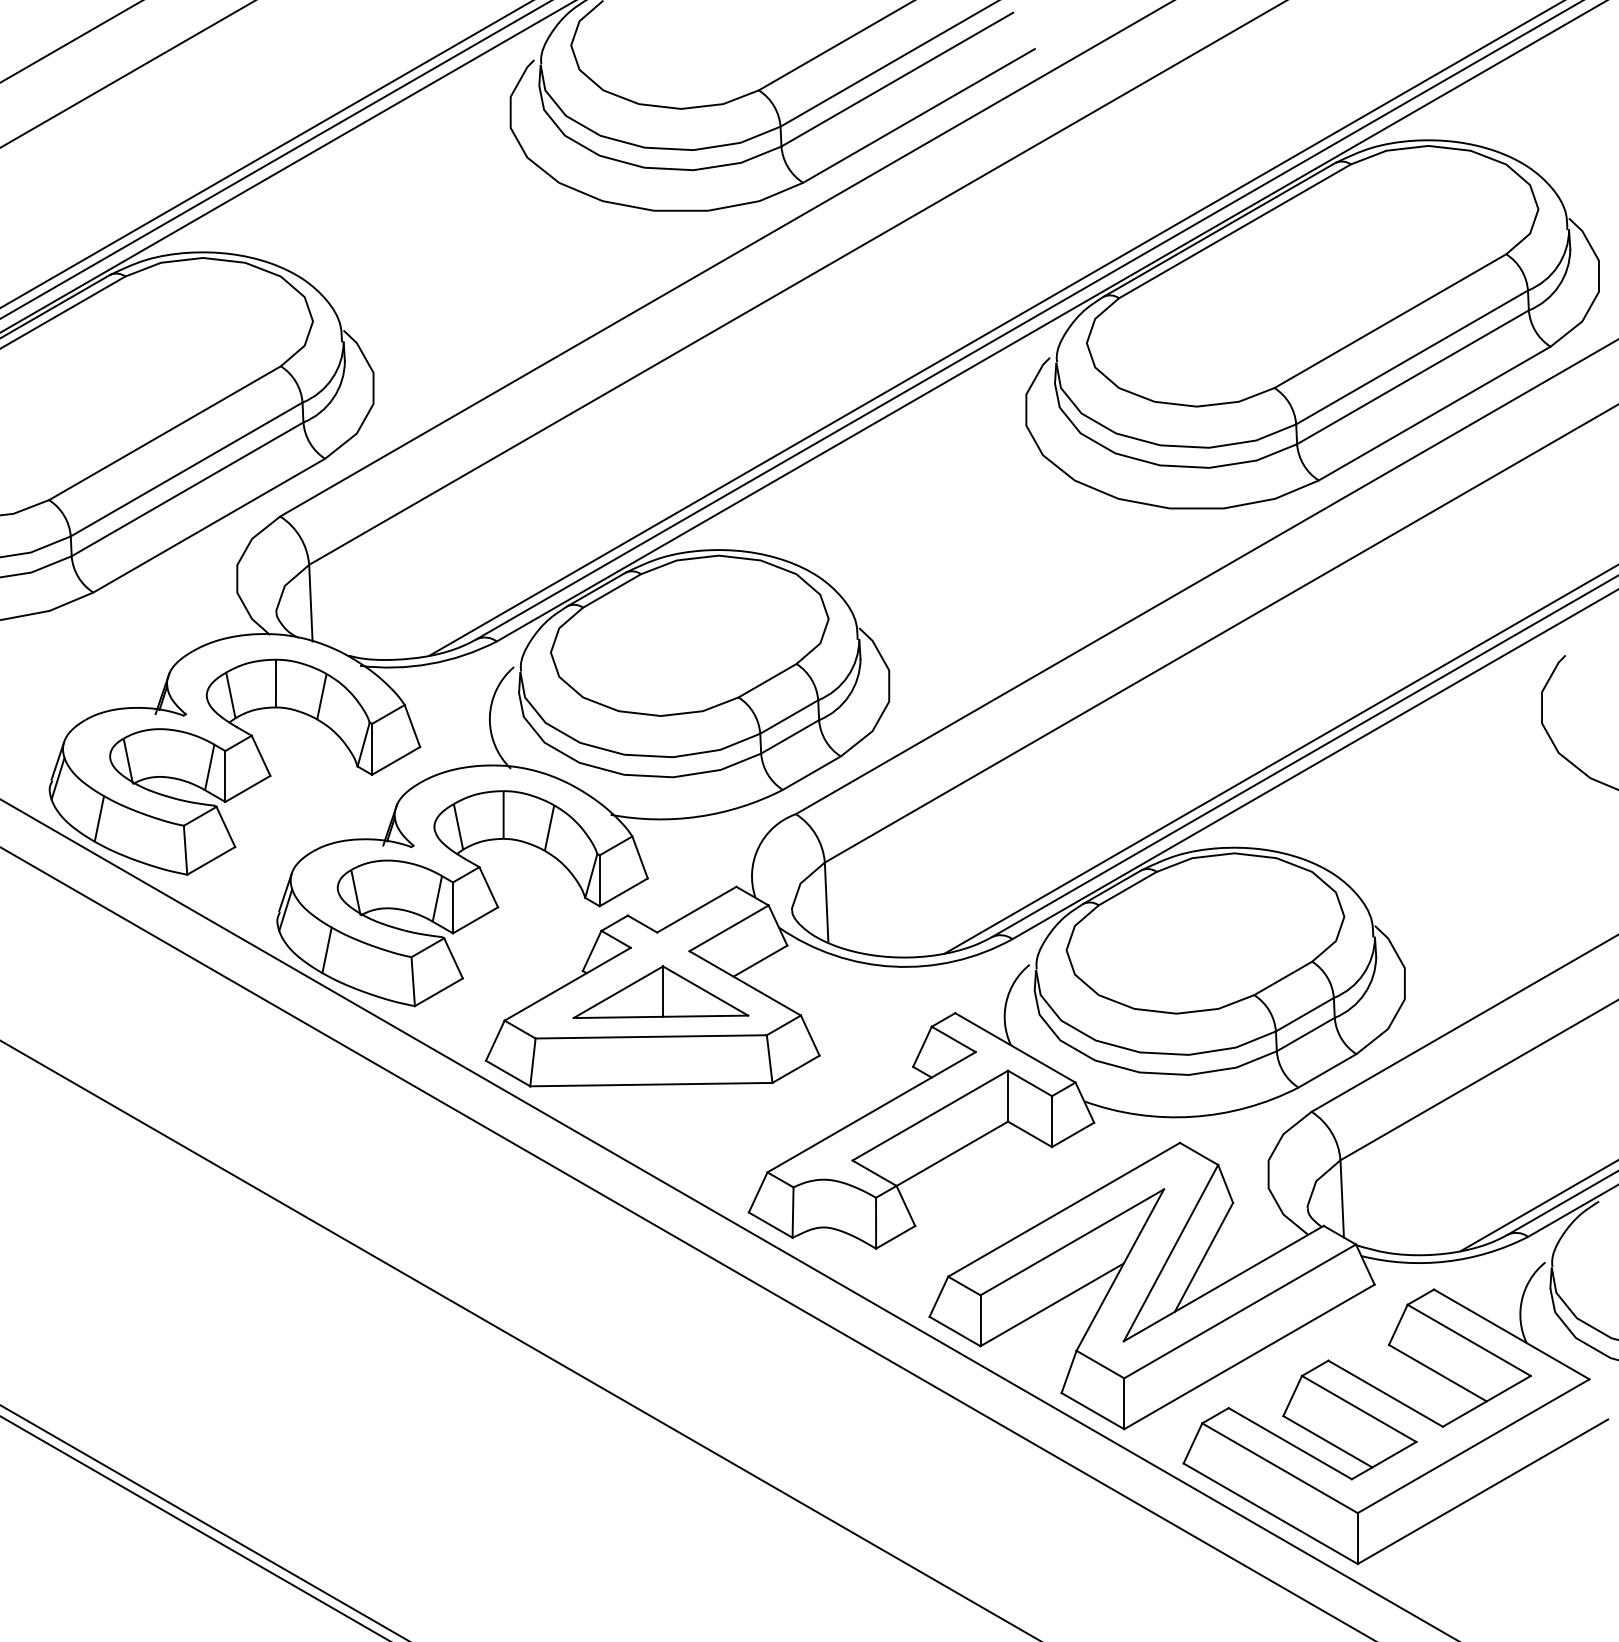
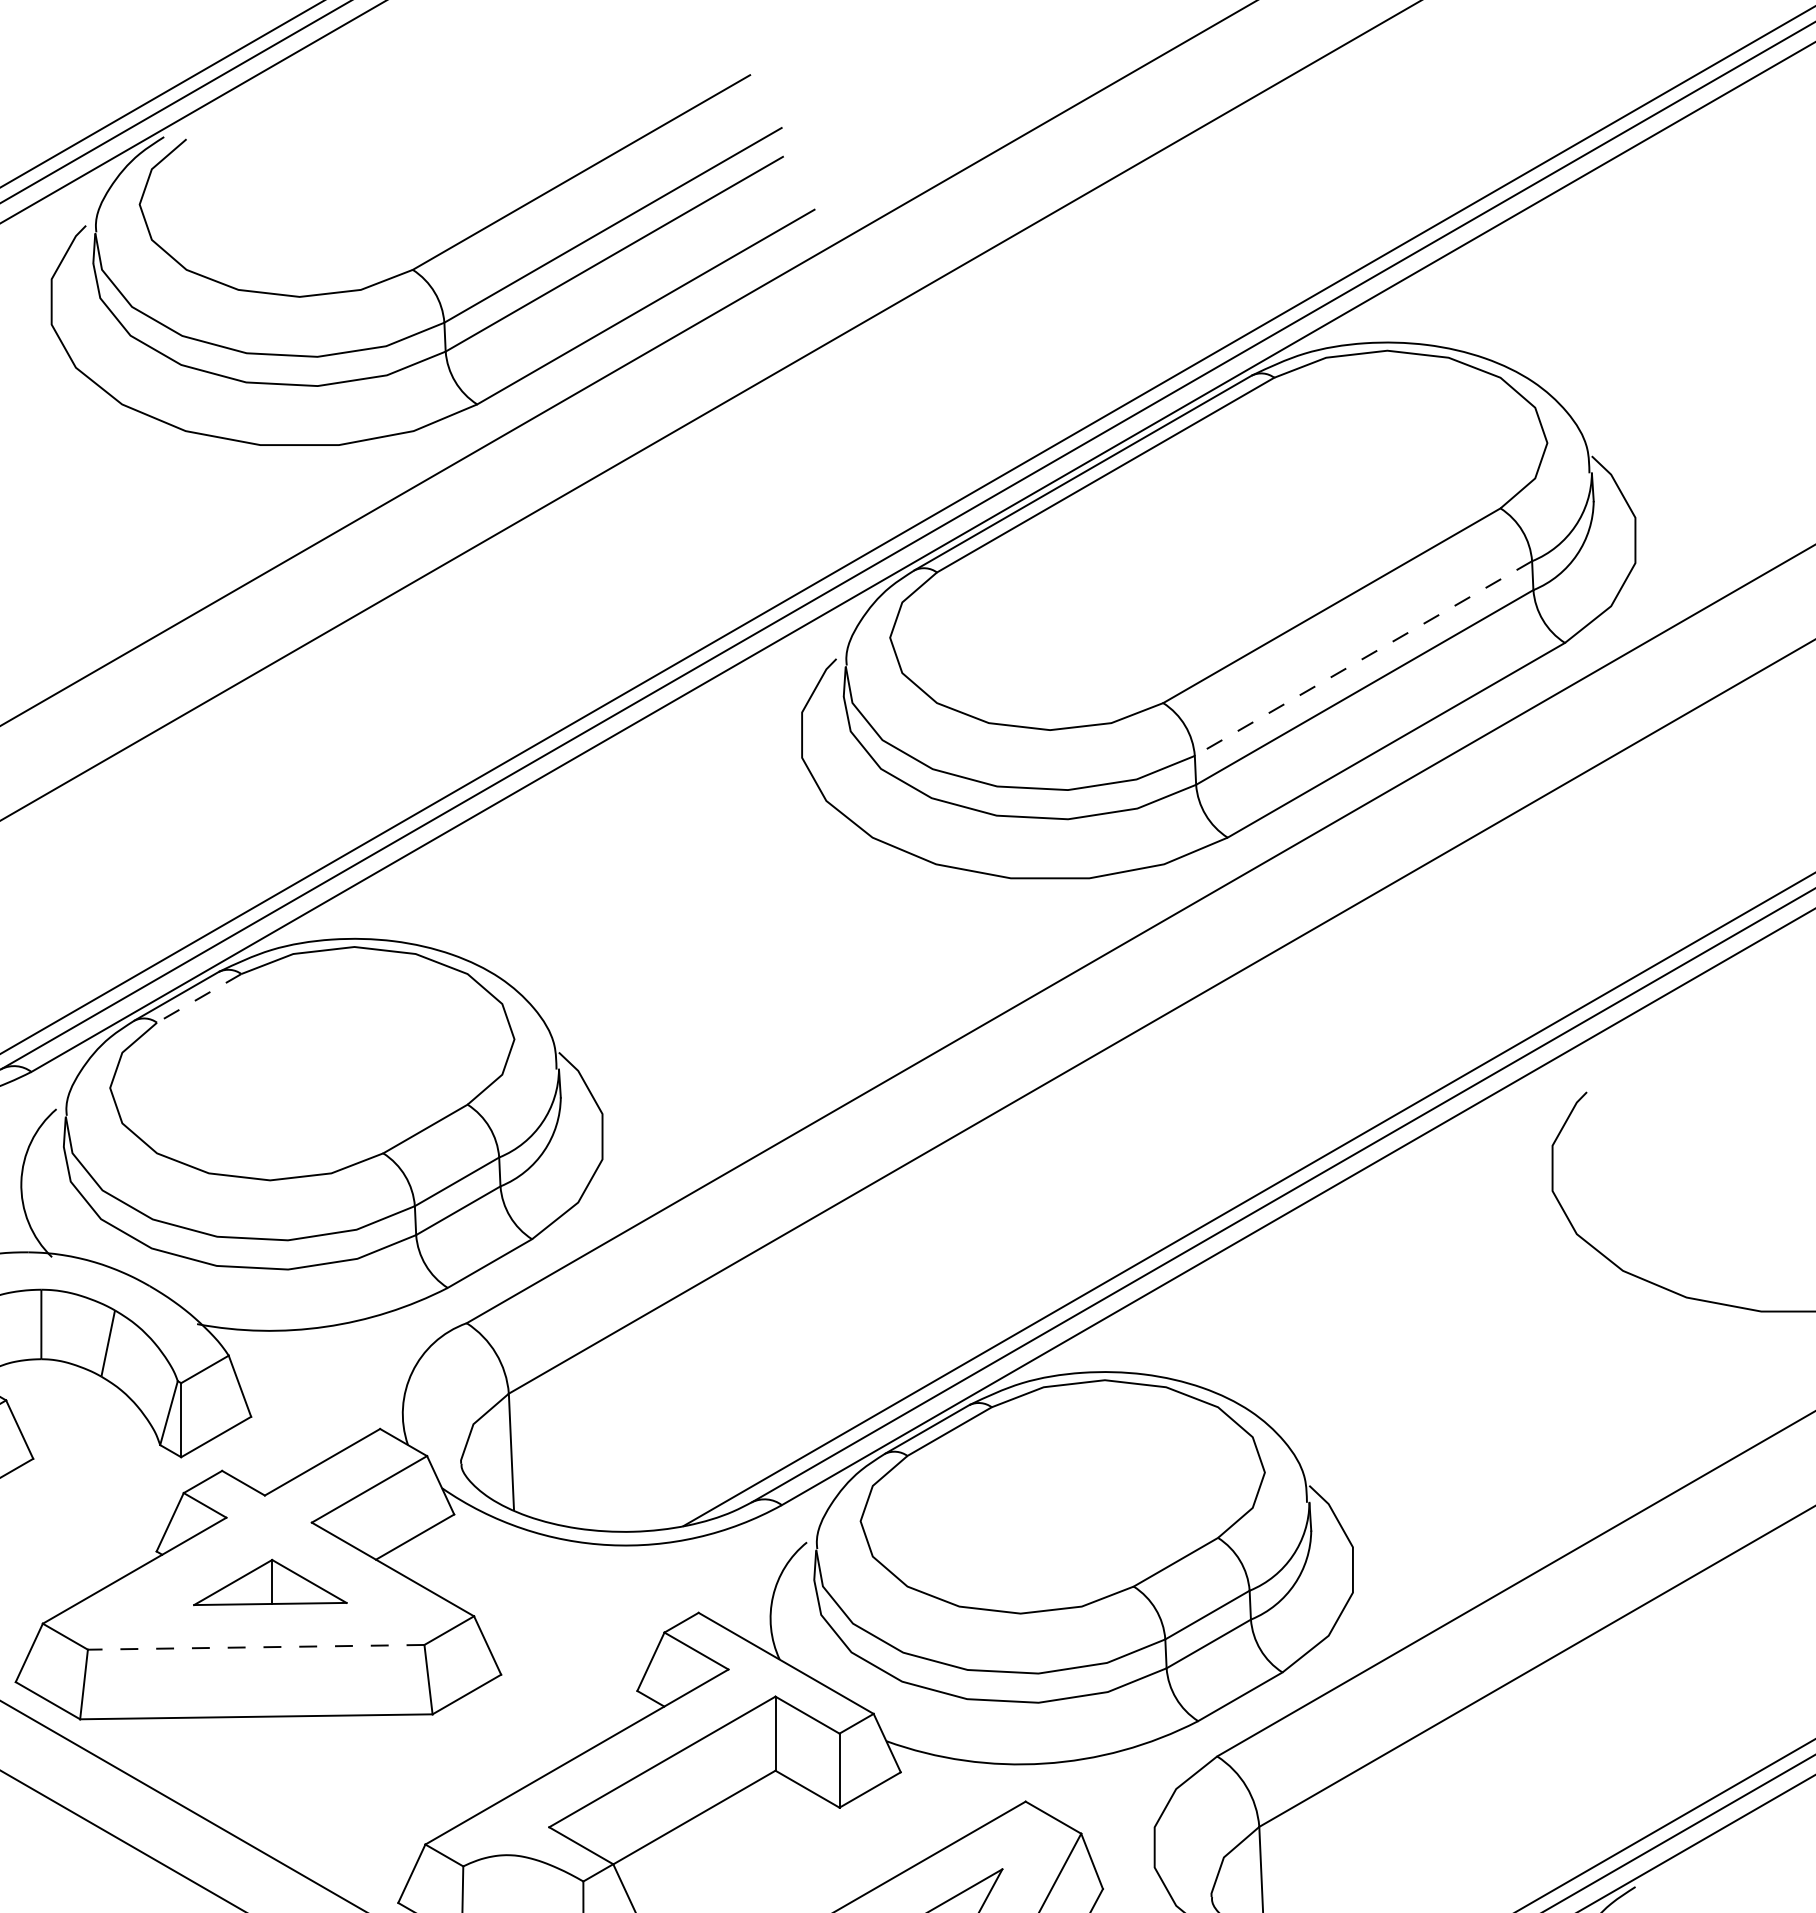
line: (1412, 357) -> (1364, 658), solid -> dashed
line: (611, 591) -> (198, 999), solid -> dashed
part: (660, 992) -> (269, 1582), size x0.6
line: (651, 1036) -> (256, 1646), solid -> dashed

